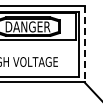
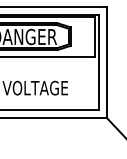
line: (84, 44) -> (106, 62), dashed -> solid

